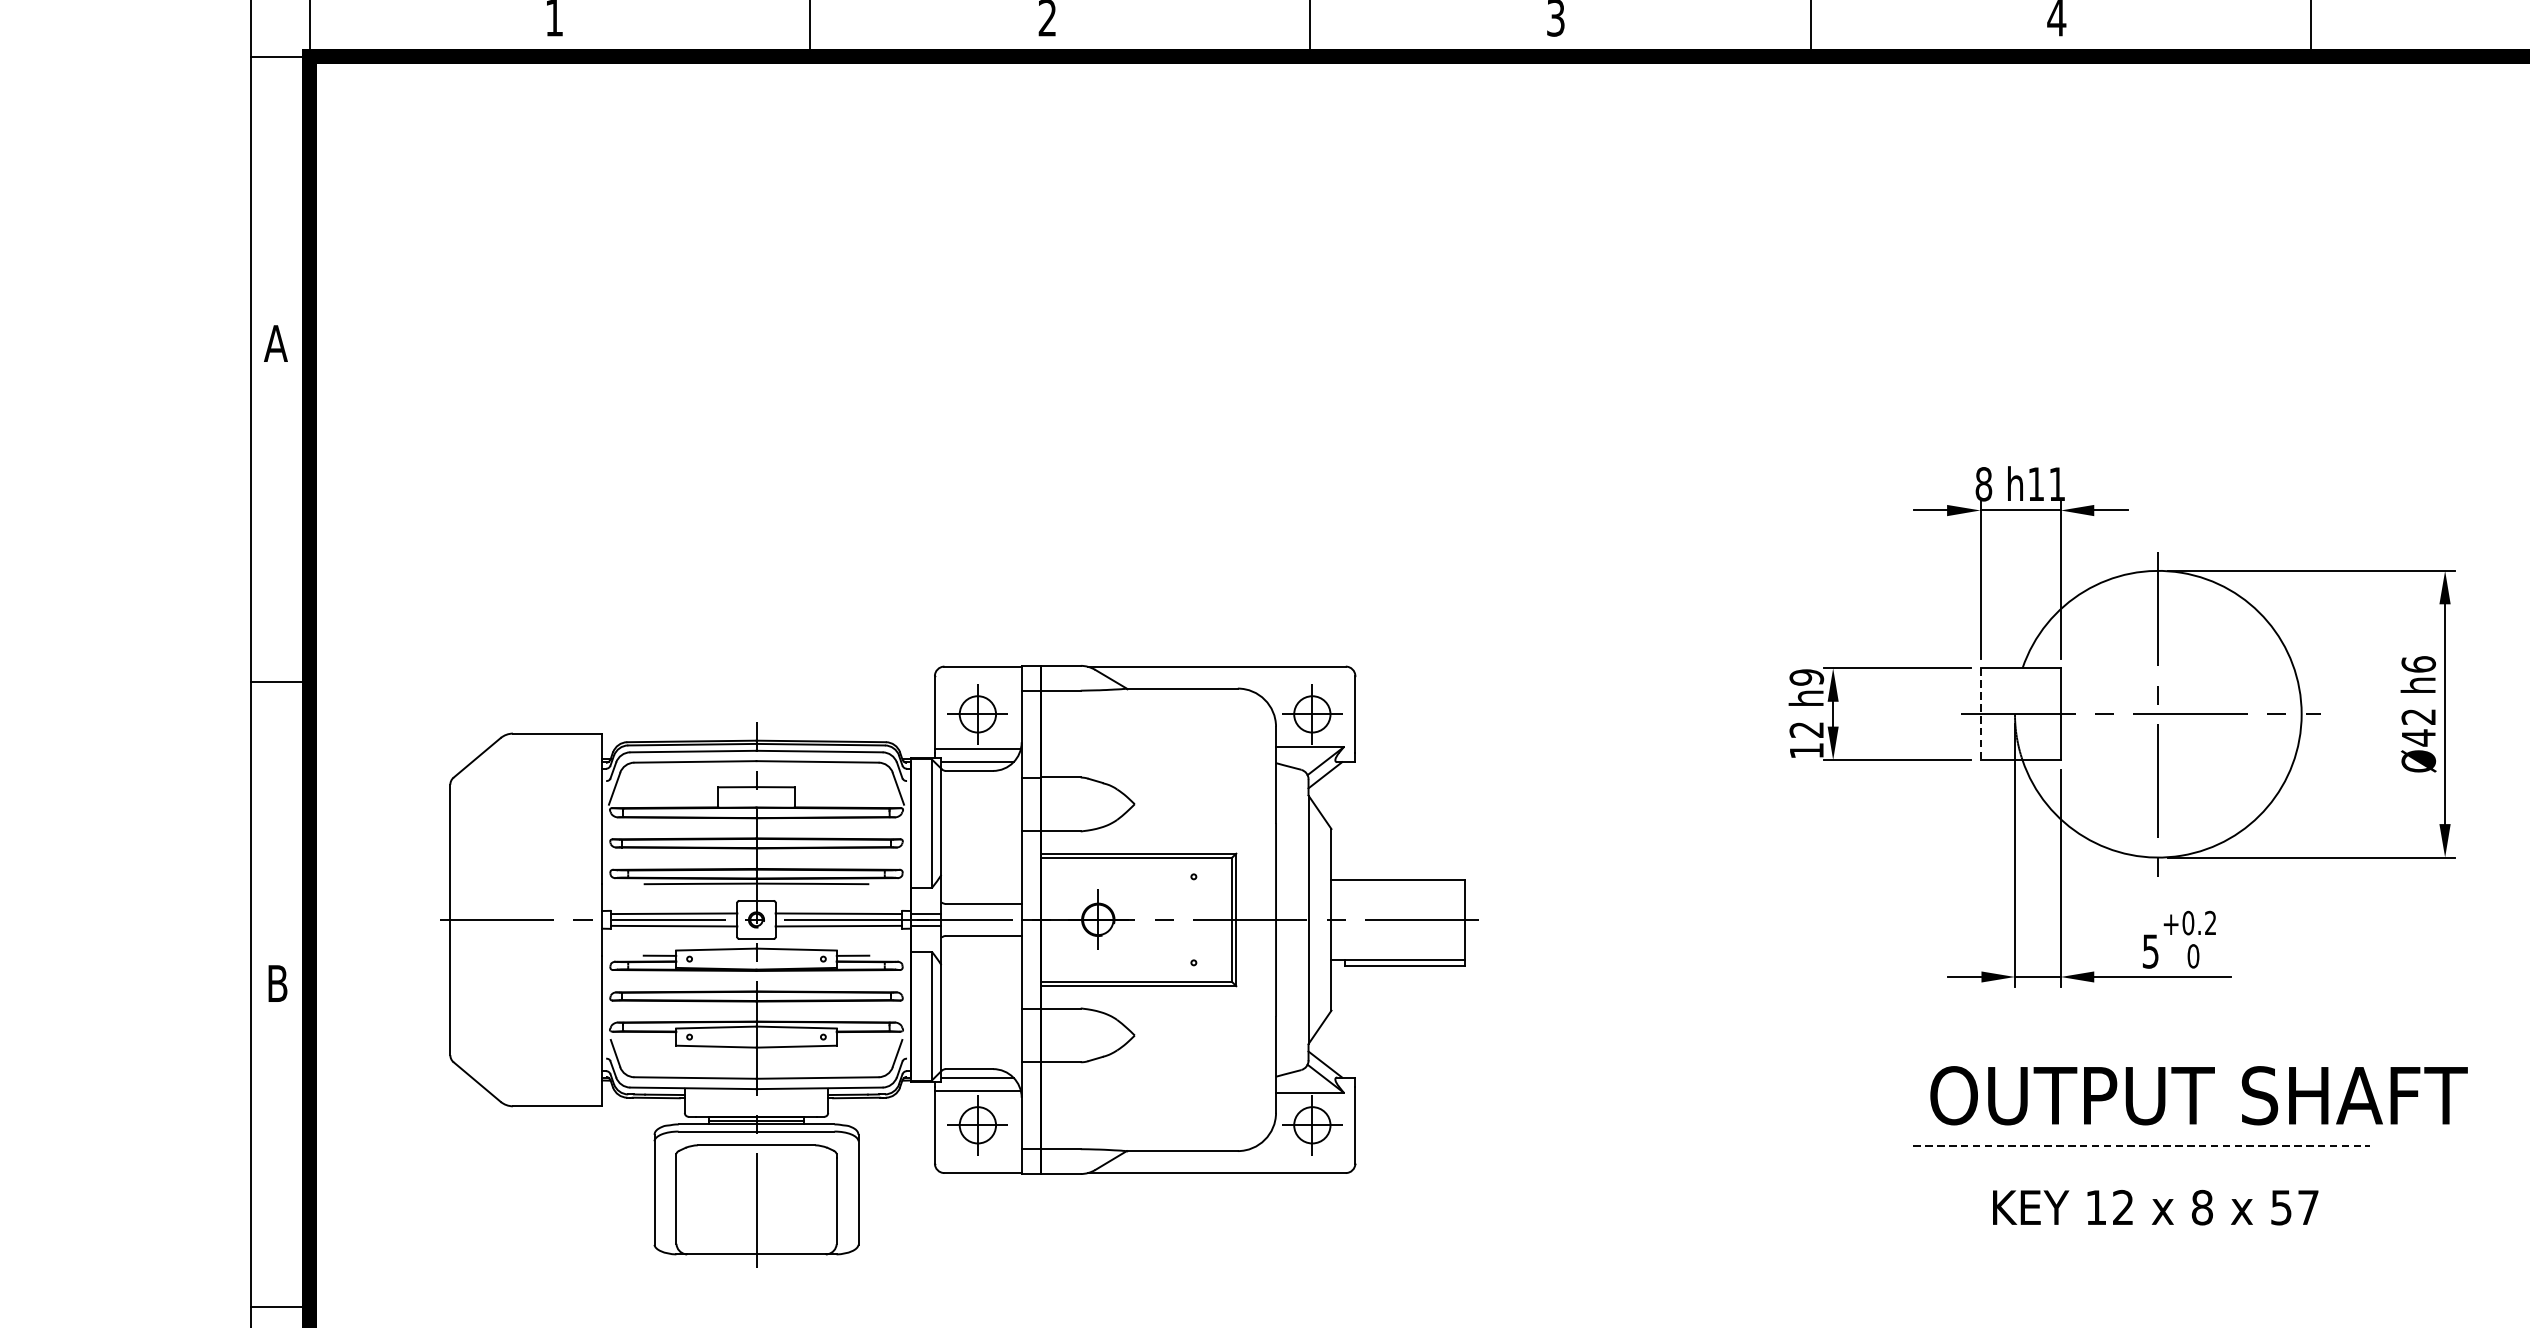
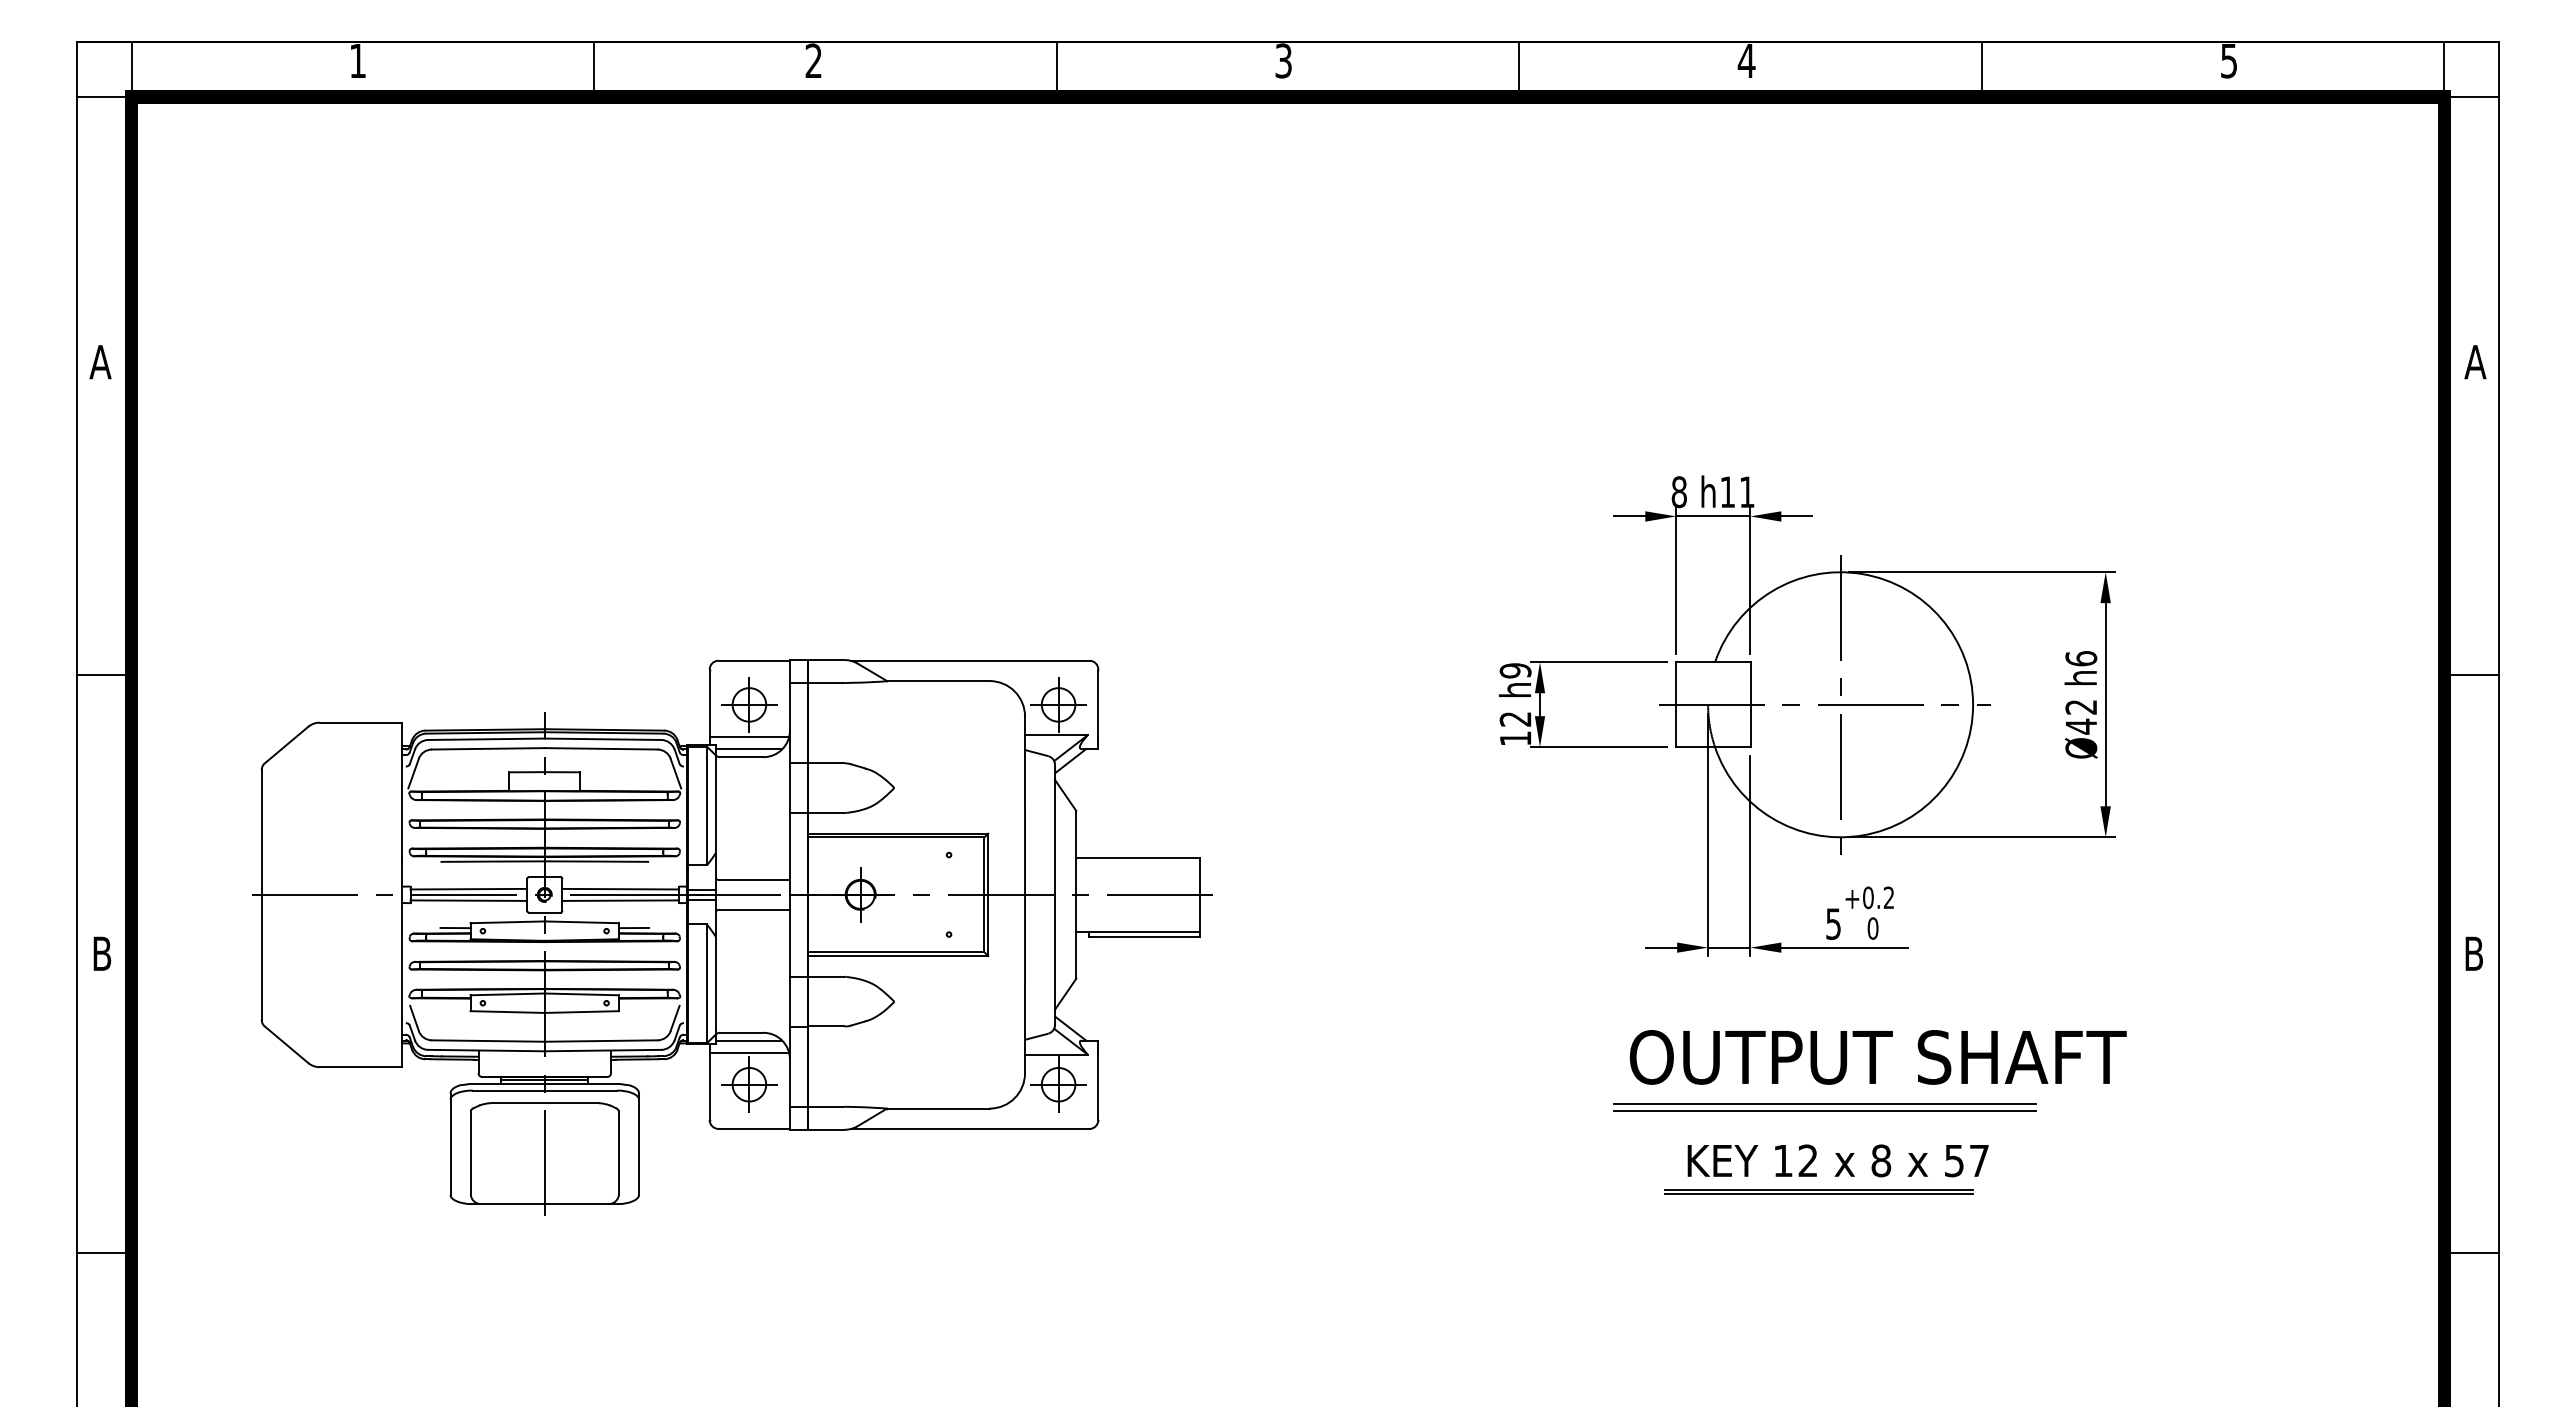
line: (1980, 715) -> (1676, 705), dashed -> solid
line: (2141, 1145) -> (1825, 1103), dashed -> solid
line: (2141, 1153) -> (1825, 1110), added
part: (2134, 1240) -> (1818, 1191), added

